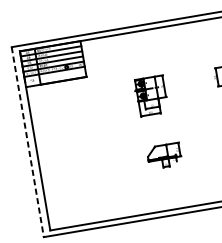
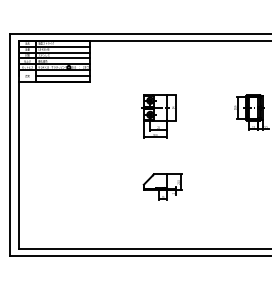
line: (62, 75) -> (62, 76), added
line: (27, 142) -> (10, 145), dashed -> solid

